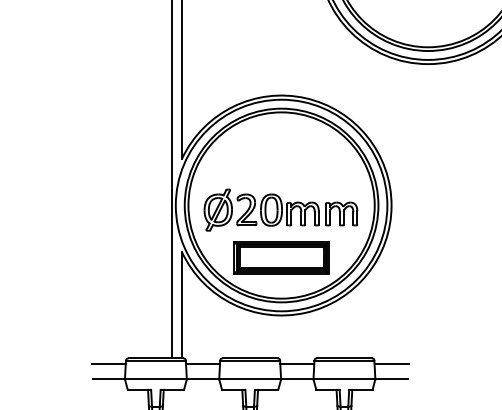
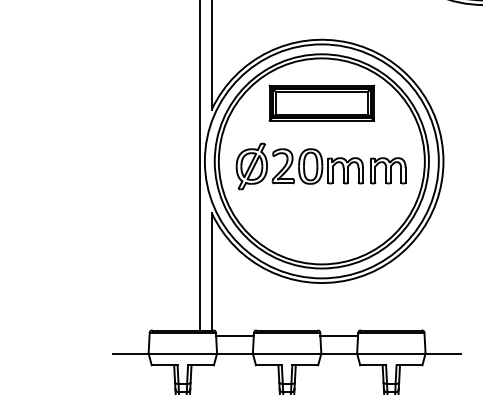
part: (281, 257) -> (321, 102), moved
line: (108, 363) -> (130, 336), removed
line: (391, 363) -> (443, 336), removed

